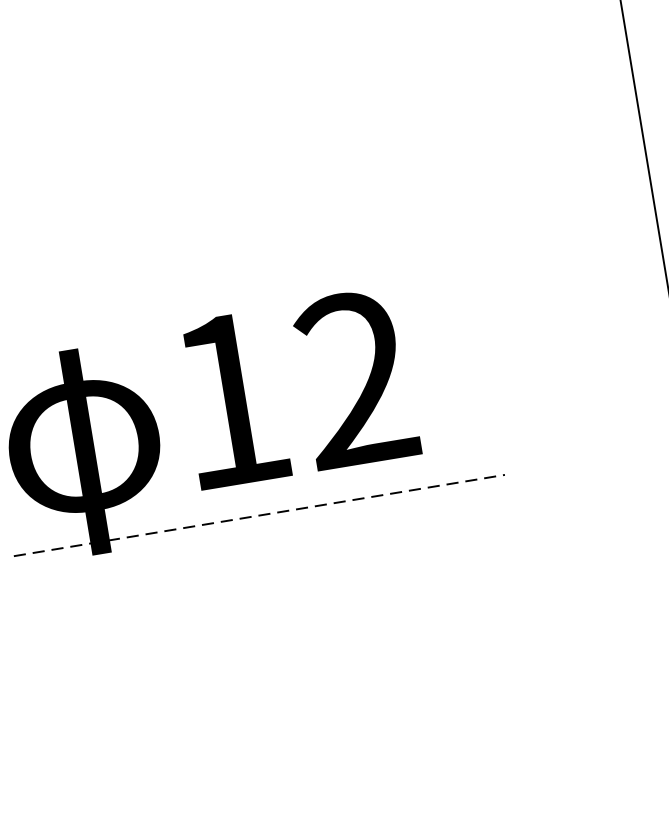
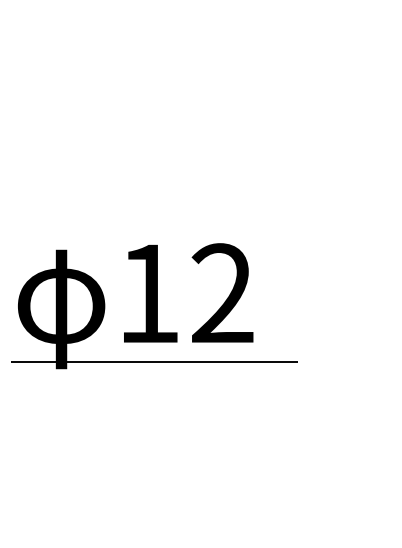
line: (259, 516) -> (154, 362), dashed -> solid

